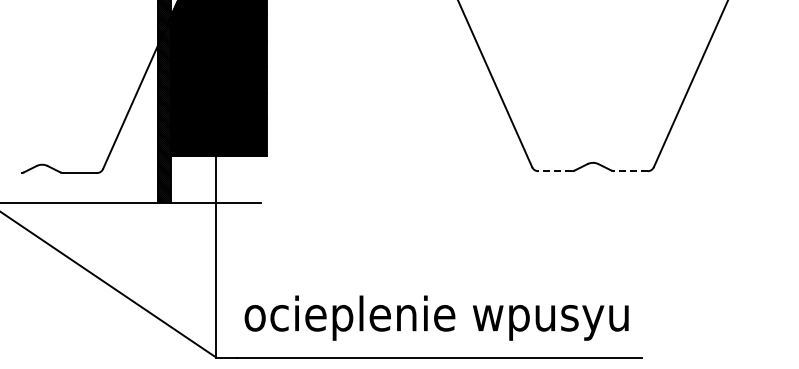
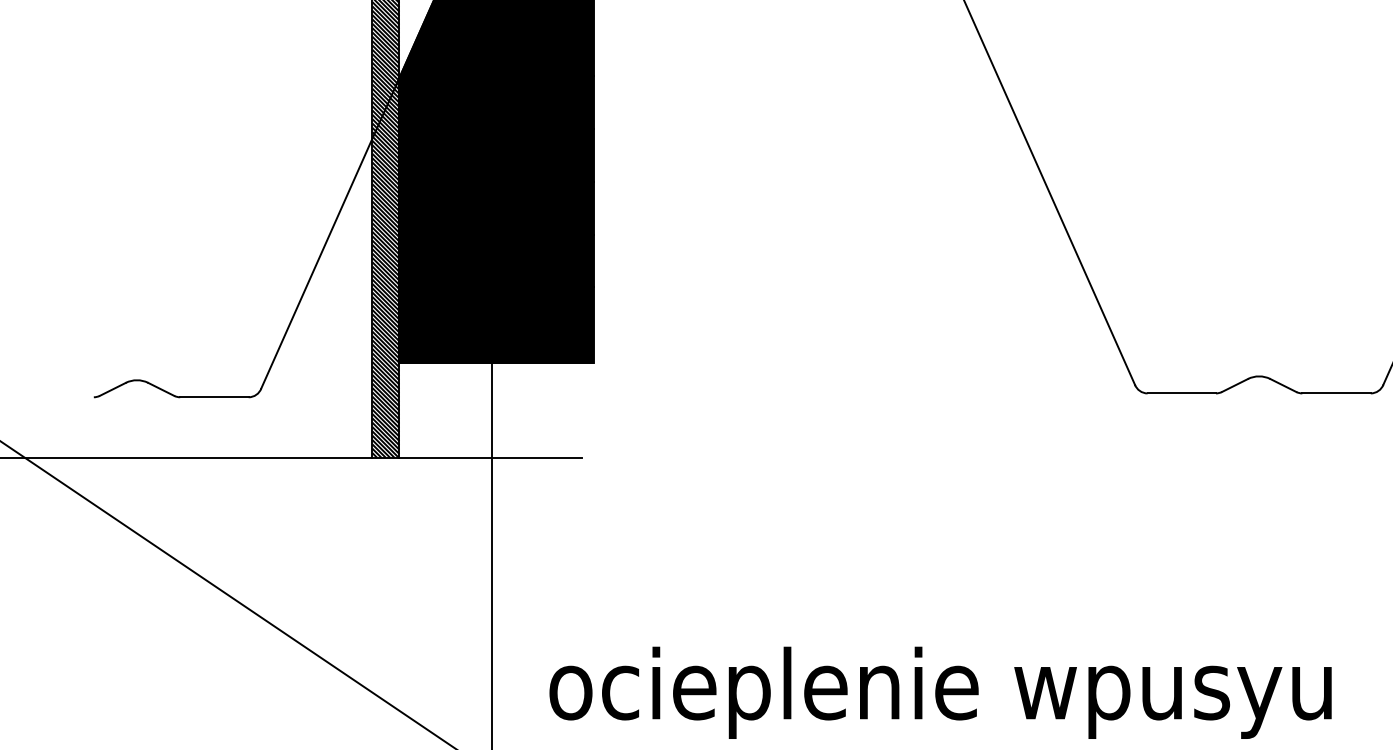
line: (555, 171) -> (1182, 394), dashed -> solid
line: (631, 171) -> (1337, 394), dashed -> solid

